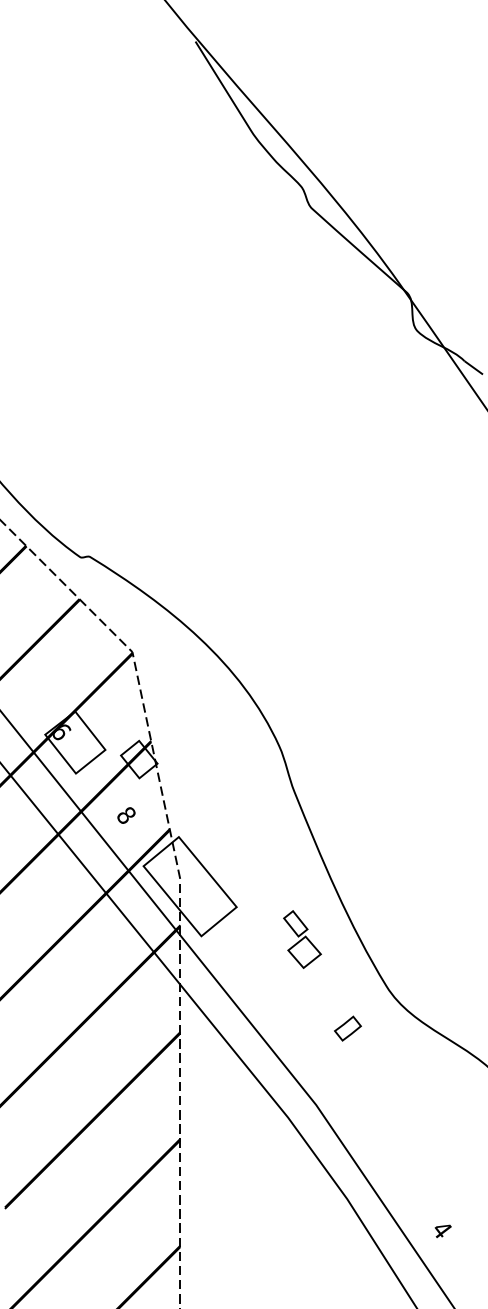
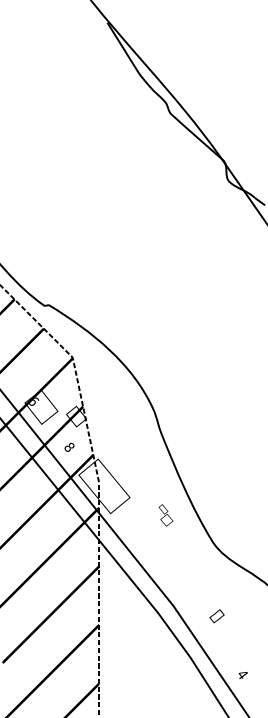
part: (301, 939) -> (165, 515), size x0.7
part: (346, 1029) -> (216, 616), moved

